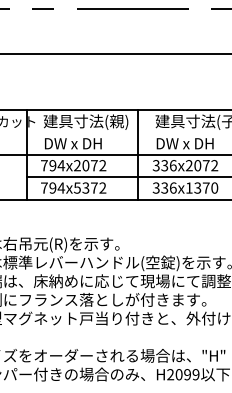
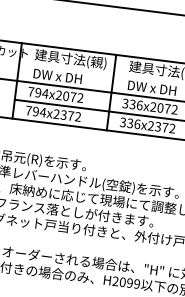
text: (76, 187) -> (55, 113), 794x5372 -> 794x2372
text: (201, 187) -> (161, 126), 336x1370 -> 336x2372

